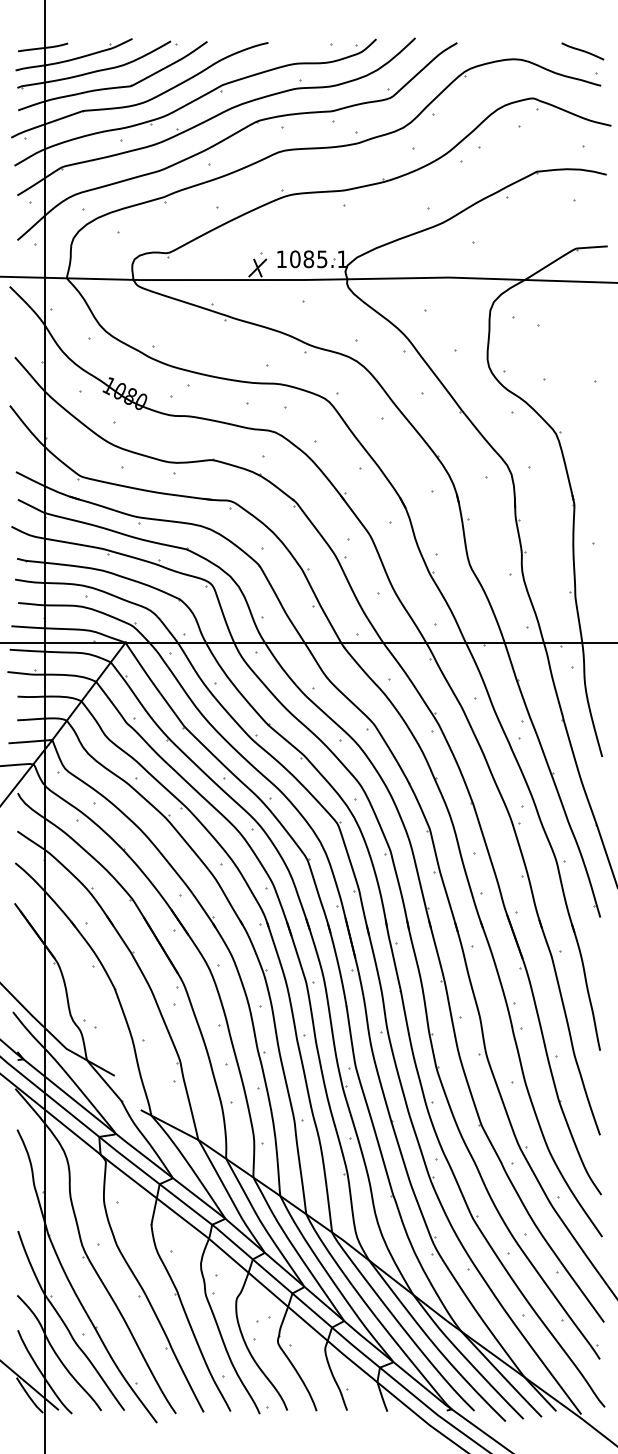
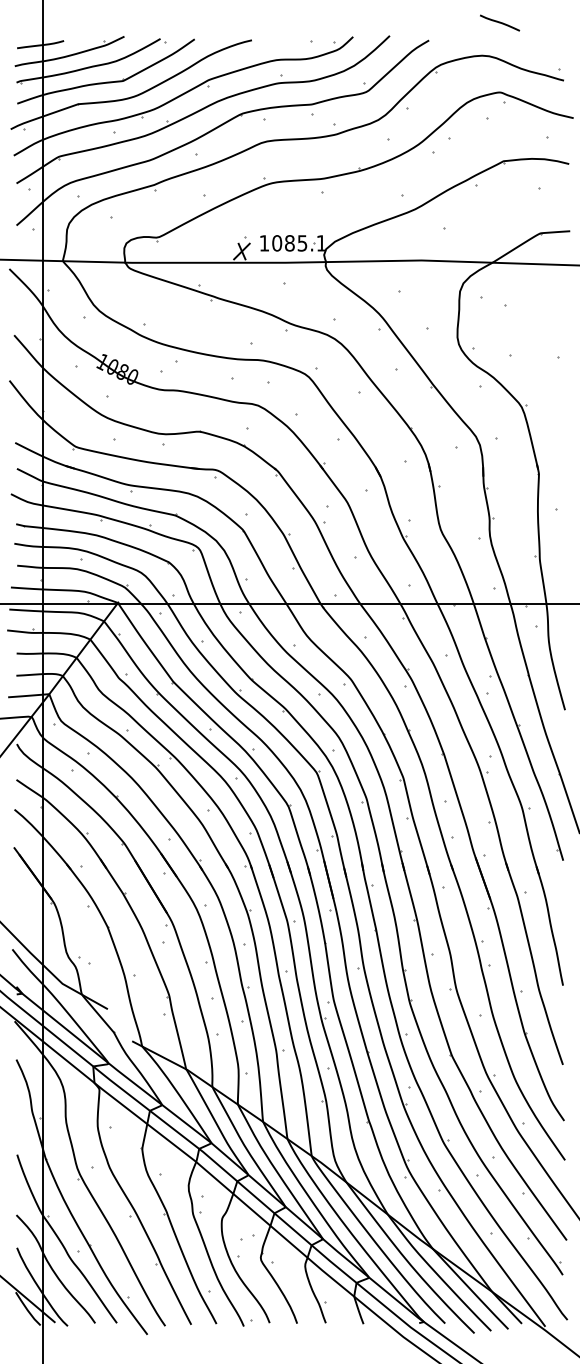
curve: (582, 51) -> (499, 23), moved

